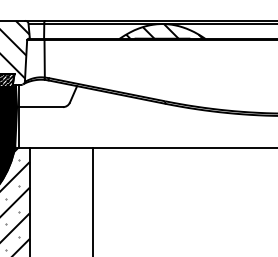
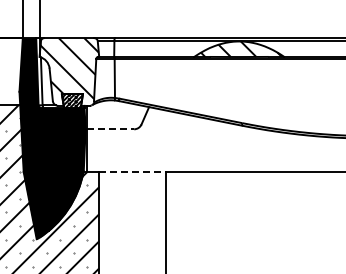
line: (41, 107) -> (111, 129), solid -> dashed
line: (61, 148) -> (132, 172), solid -> dashed

